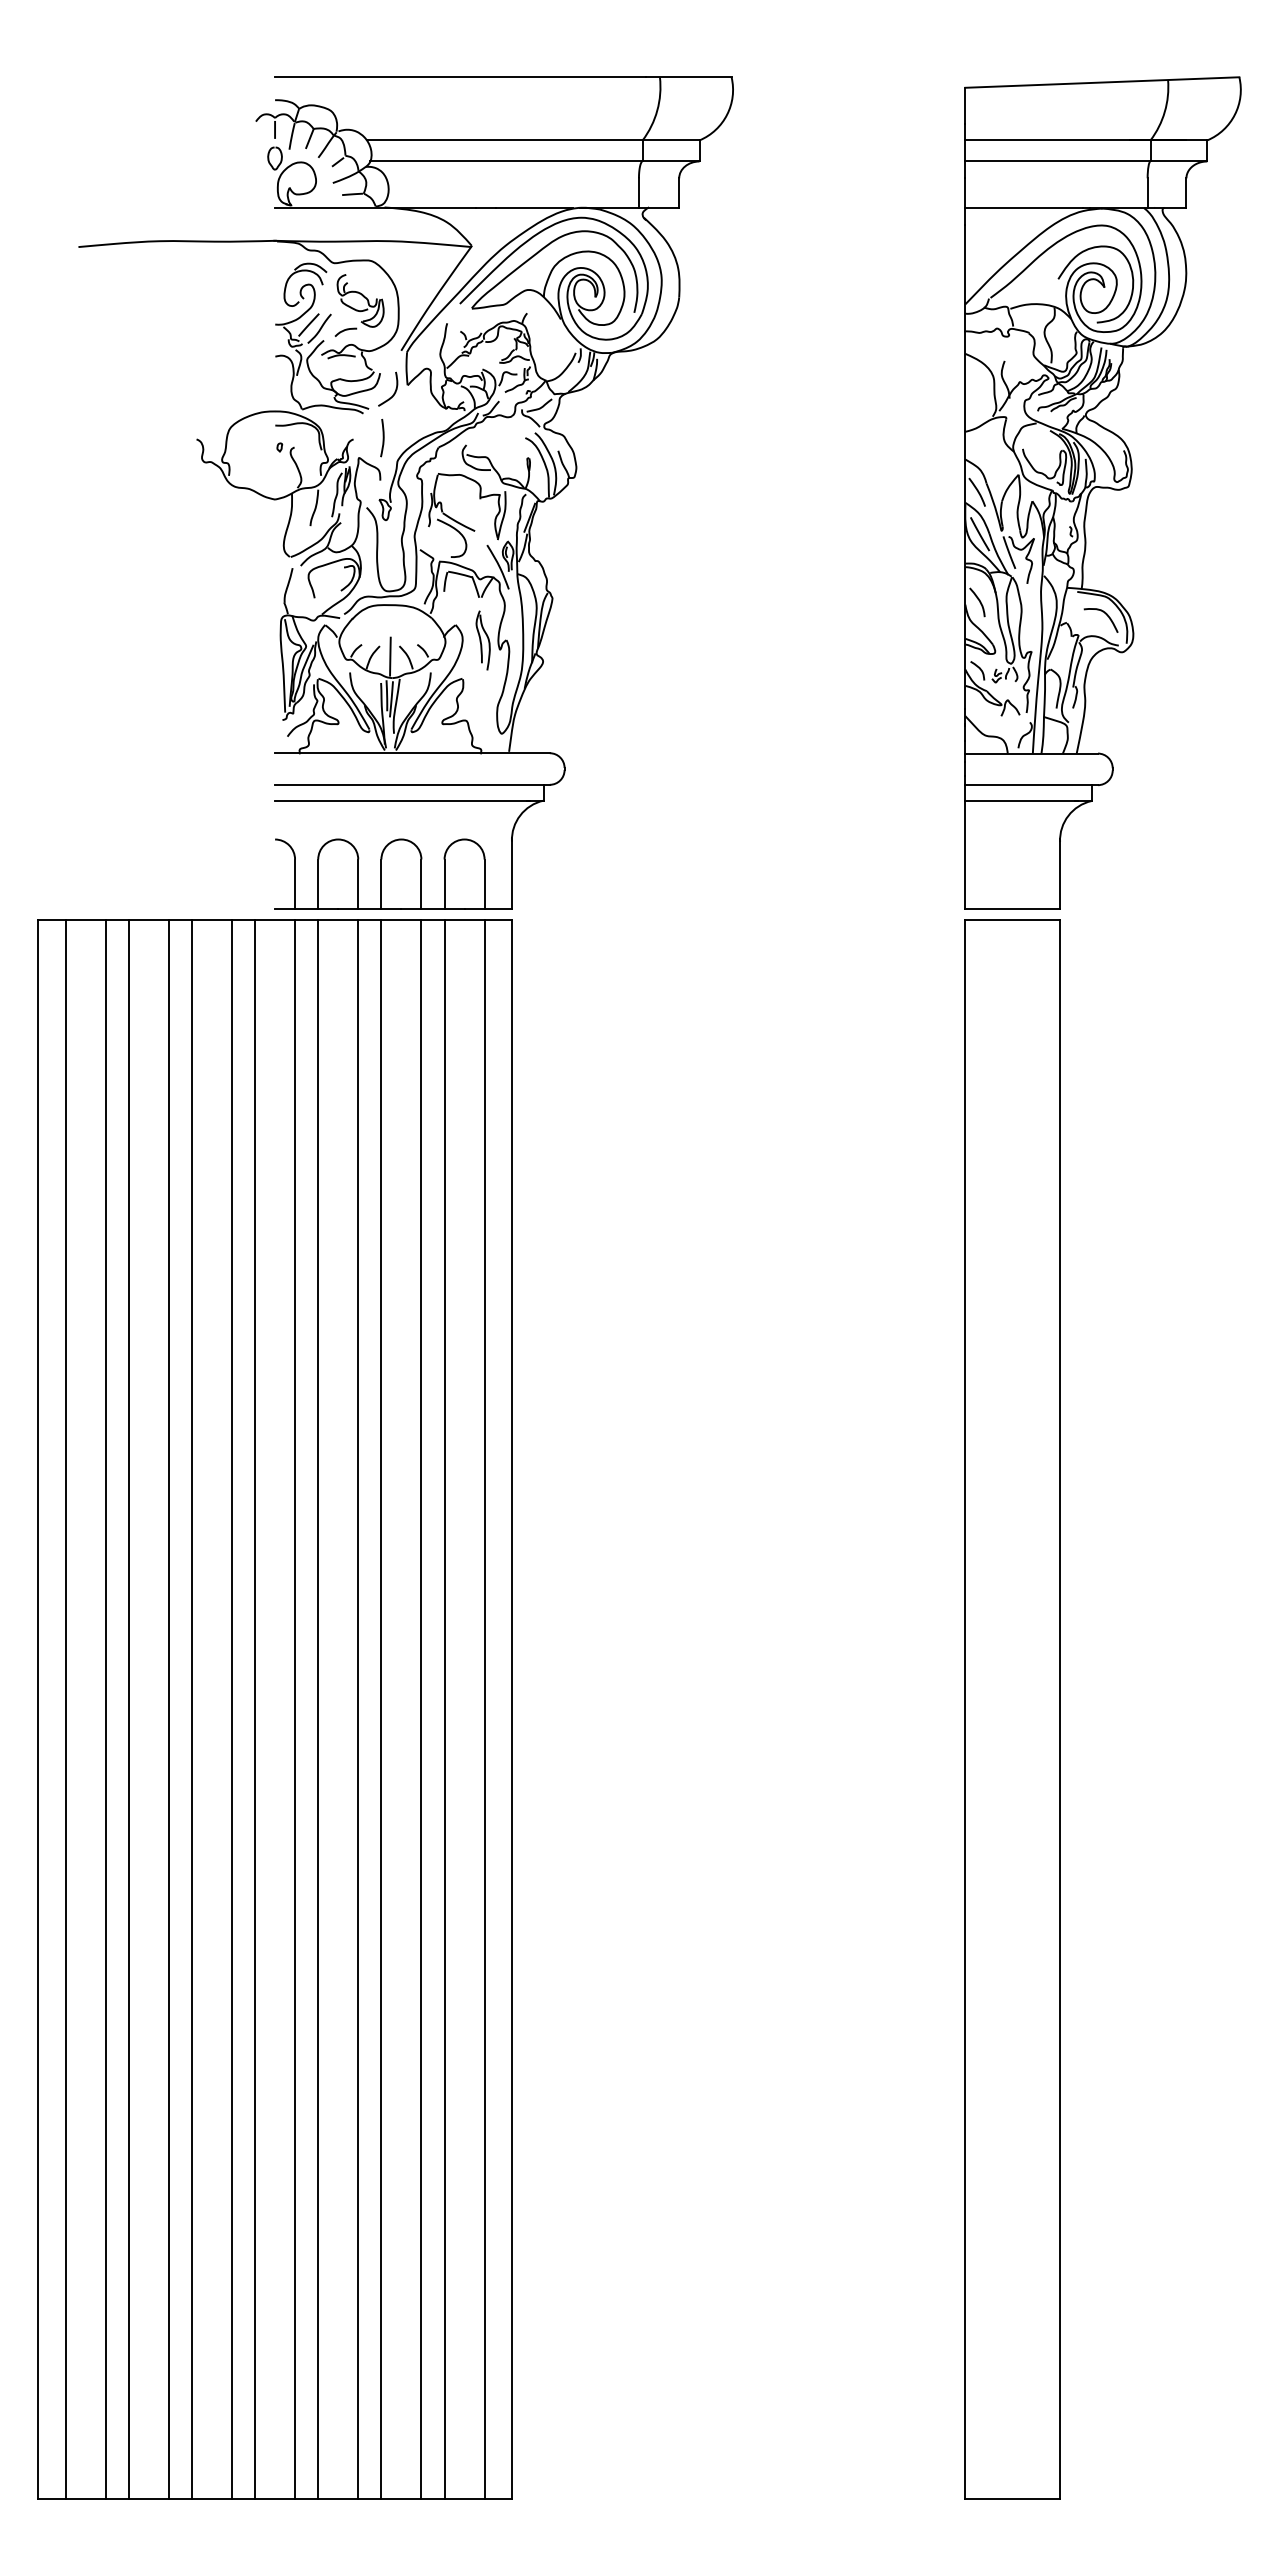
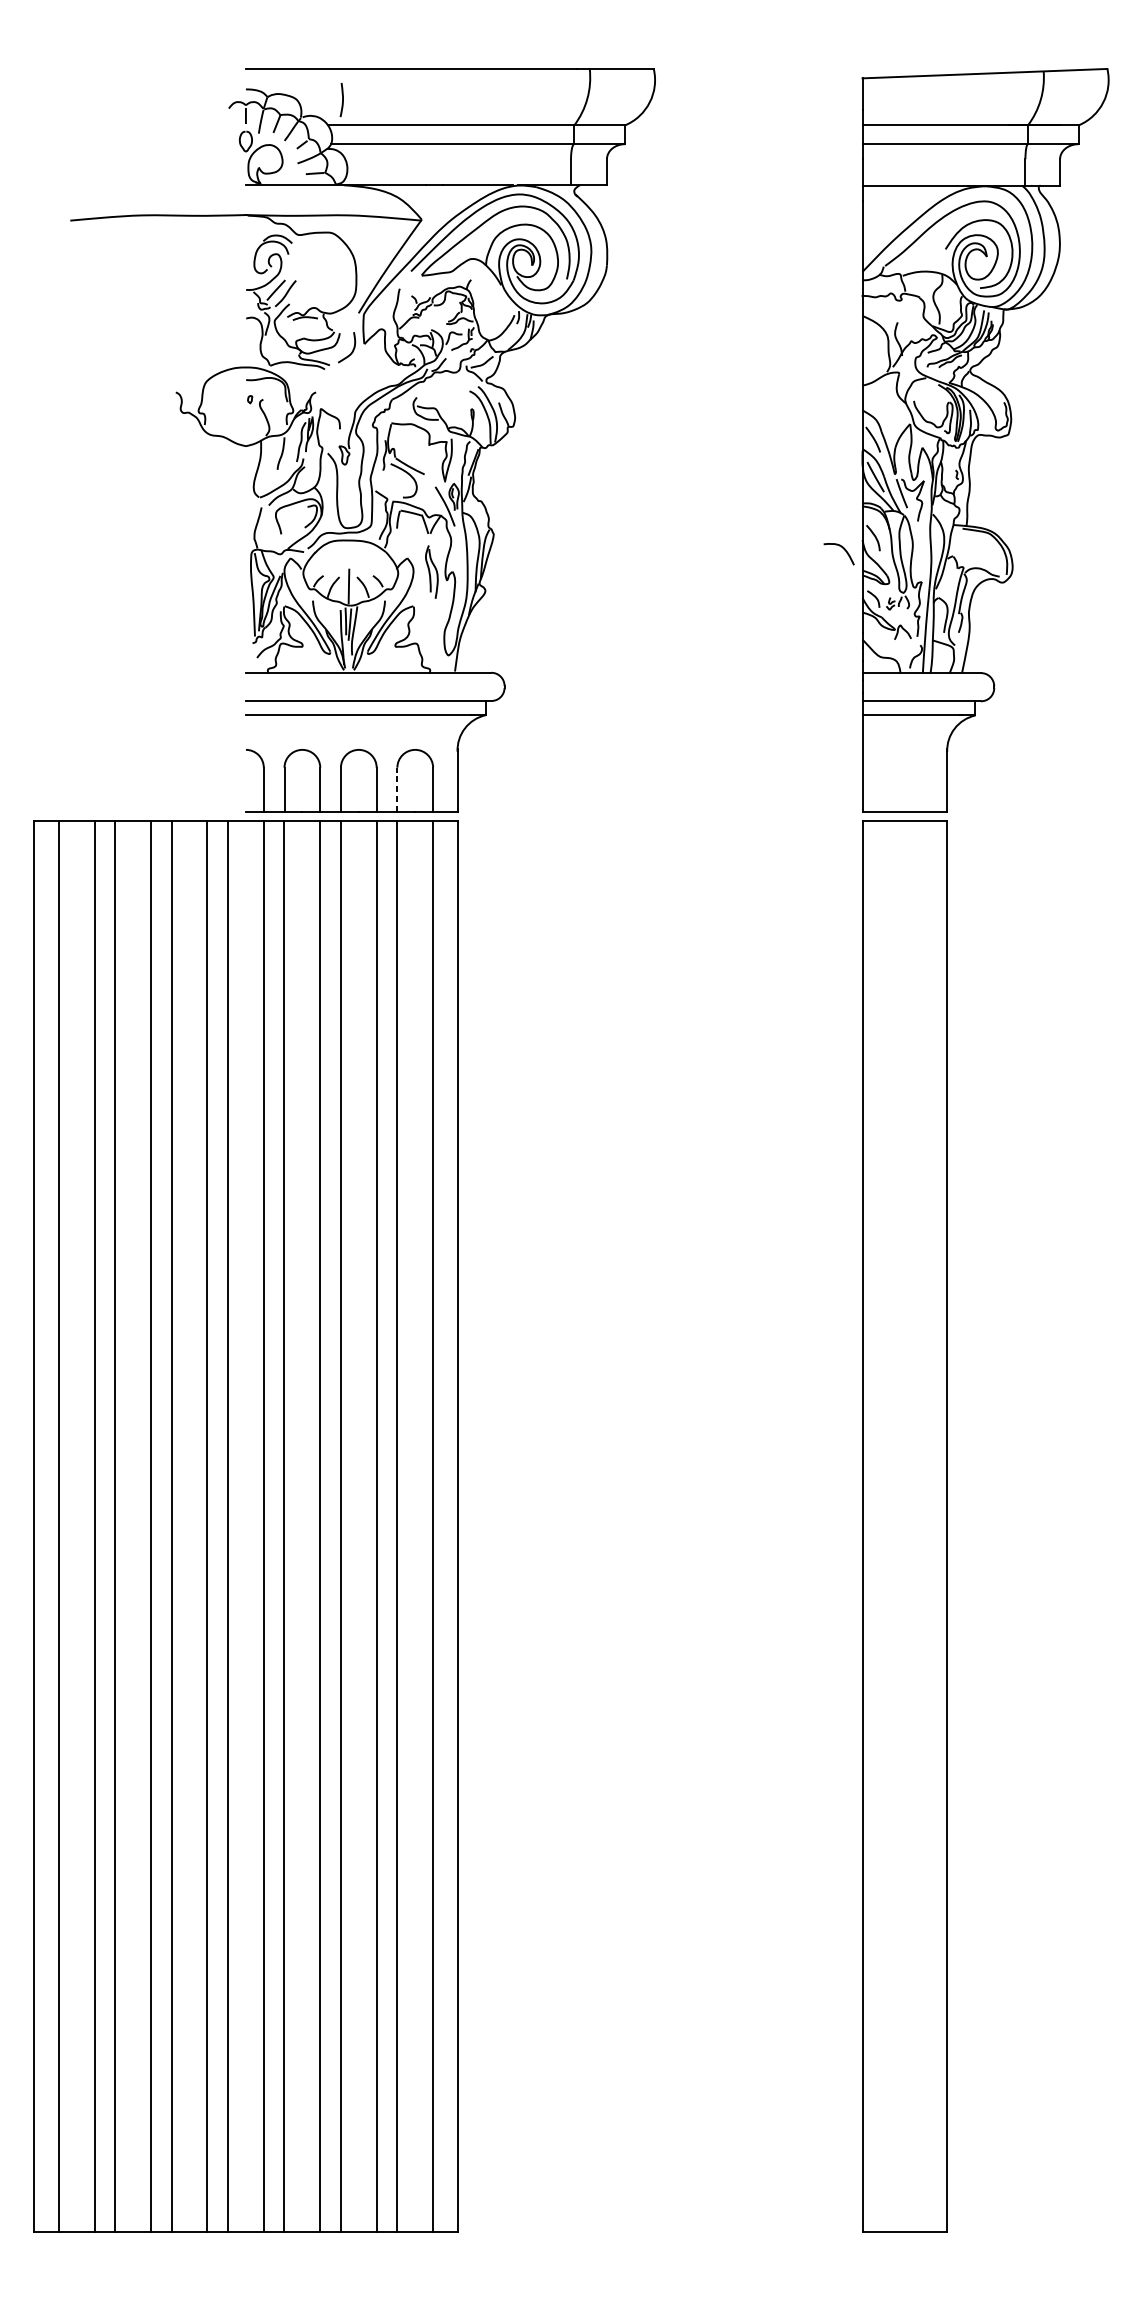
part: (359, 305) -> (321, 272), removed
curve: (382, 438) -> (341, 100), moved
curve: (1105, 614) -> (843, 548), moved
line: (444, 884) -> (397, 790), solid -> dashed

